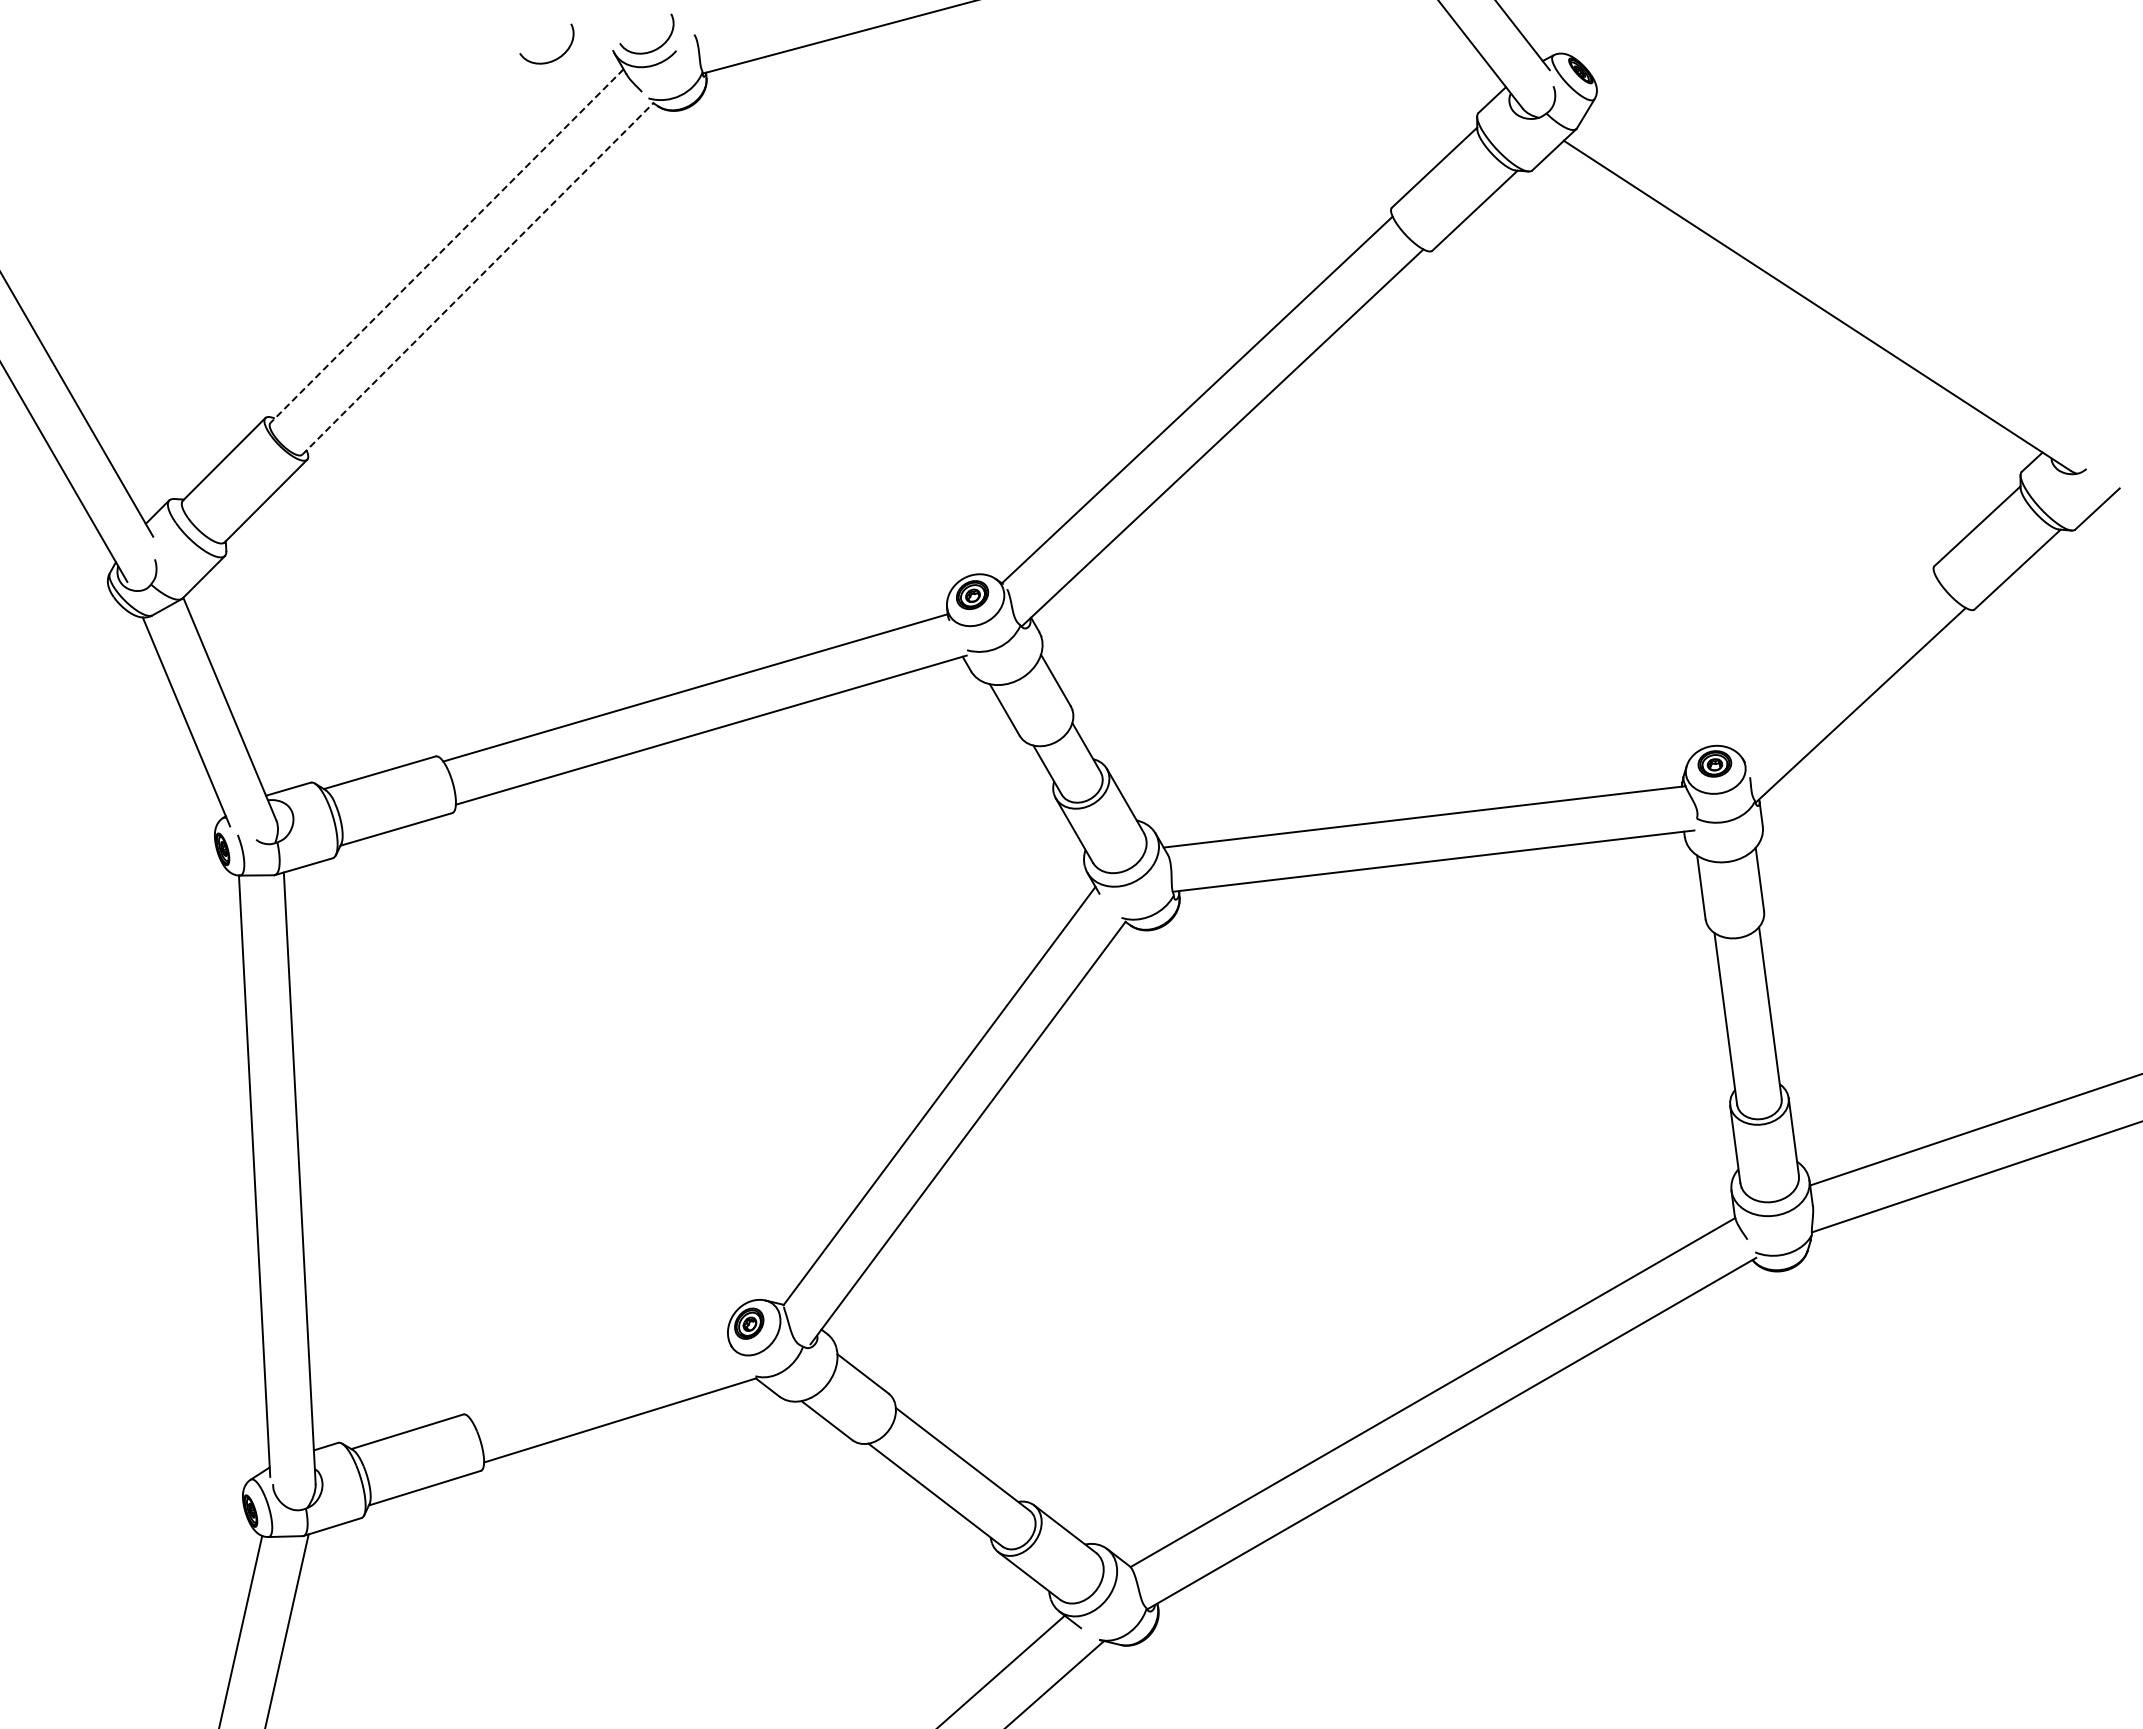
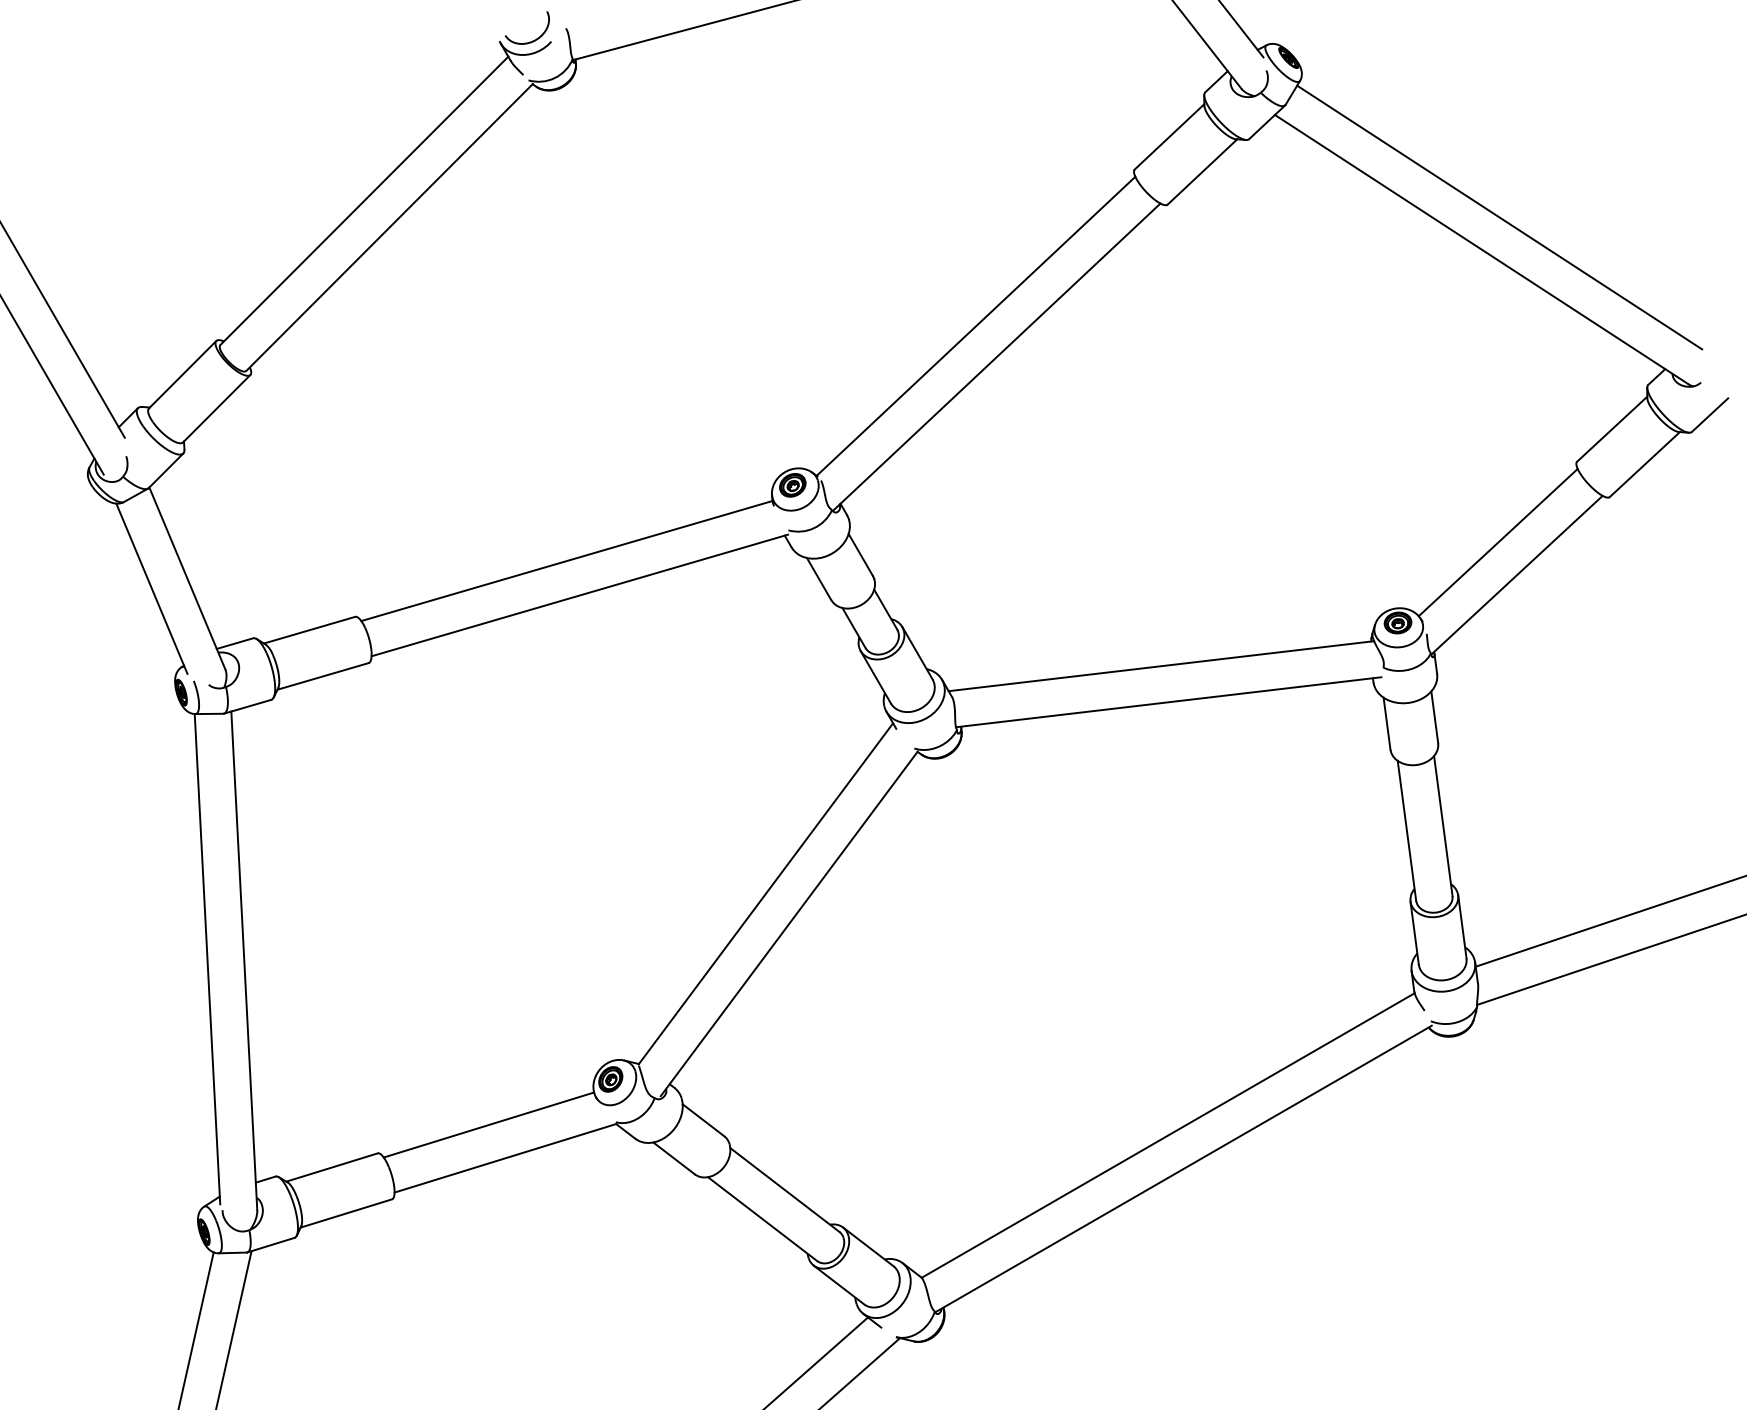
curve: (553, 59) -> (451, 48), removed
line: (447, 246) -> (364, 201), dashed -> solid
line: (1839, 266) -> (1499, 217), added
line: (478, 278) -> (390, 227), dashed -> solid
line: (1837, 665) -> (1498, 542), added
line: (599, 1379) -> (488, 1124), added

